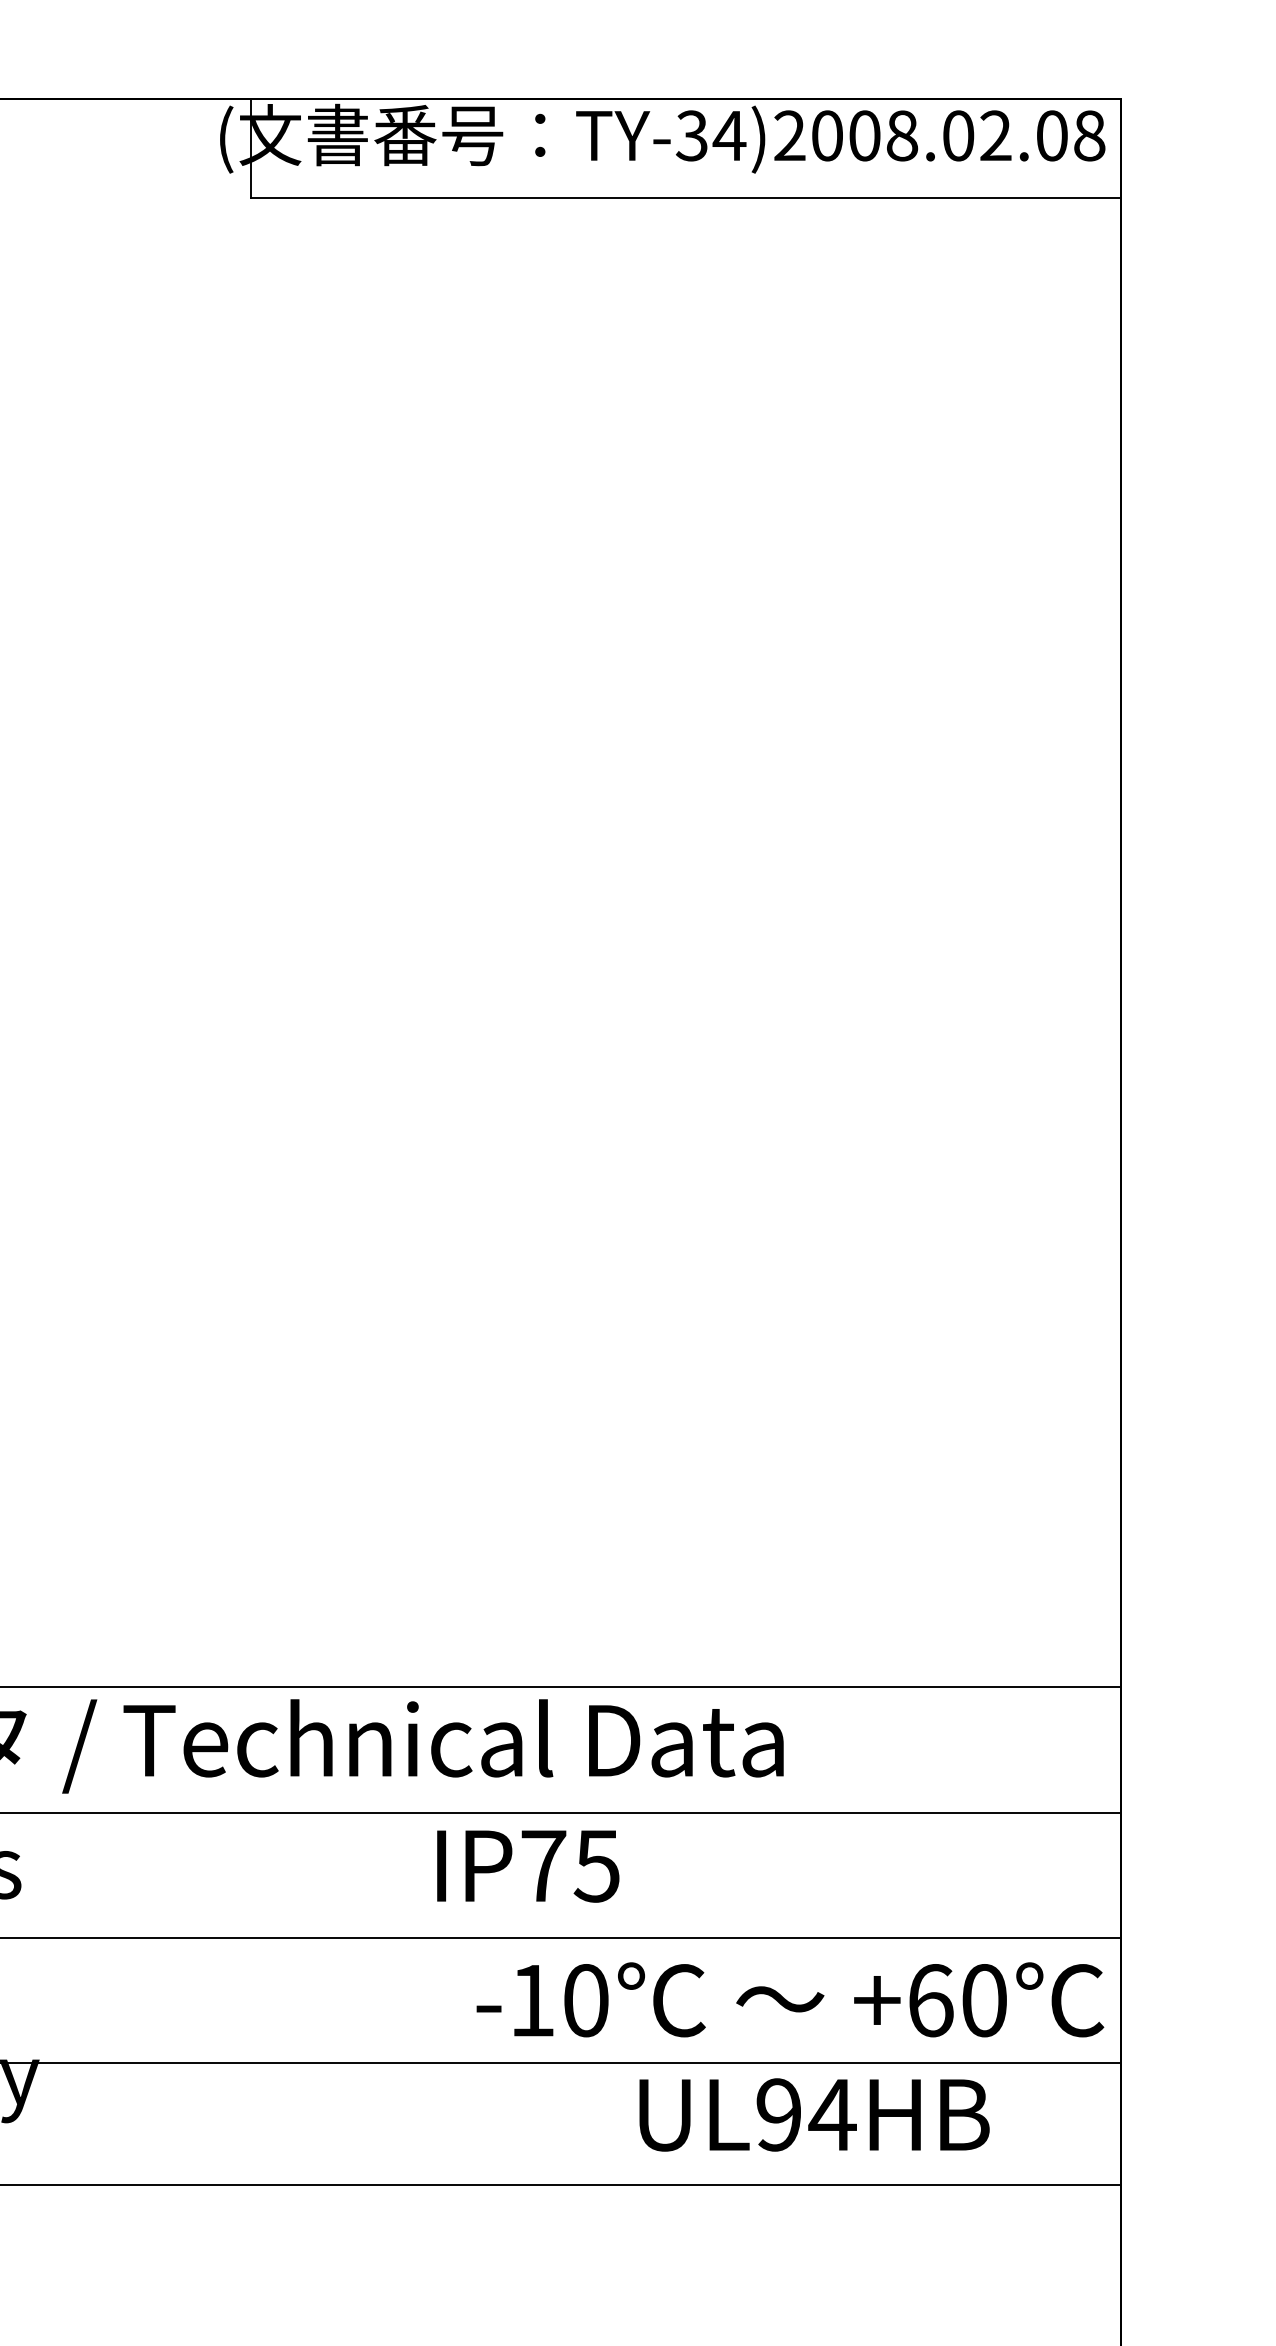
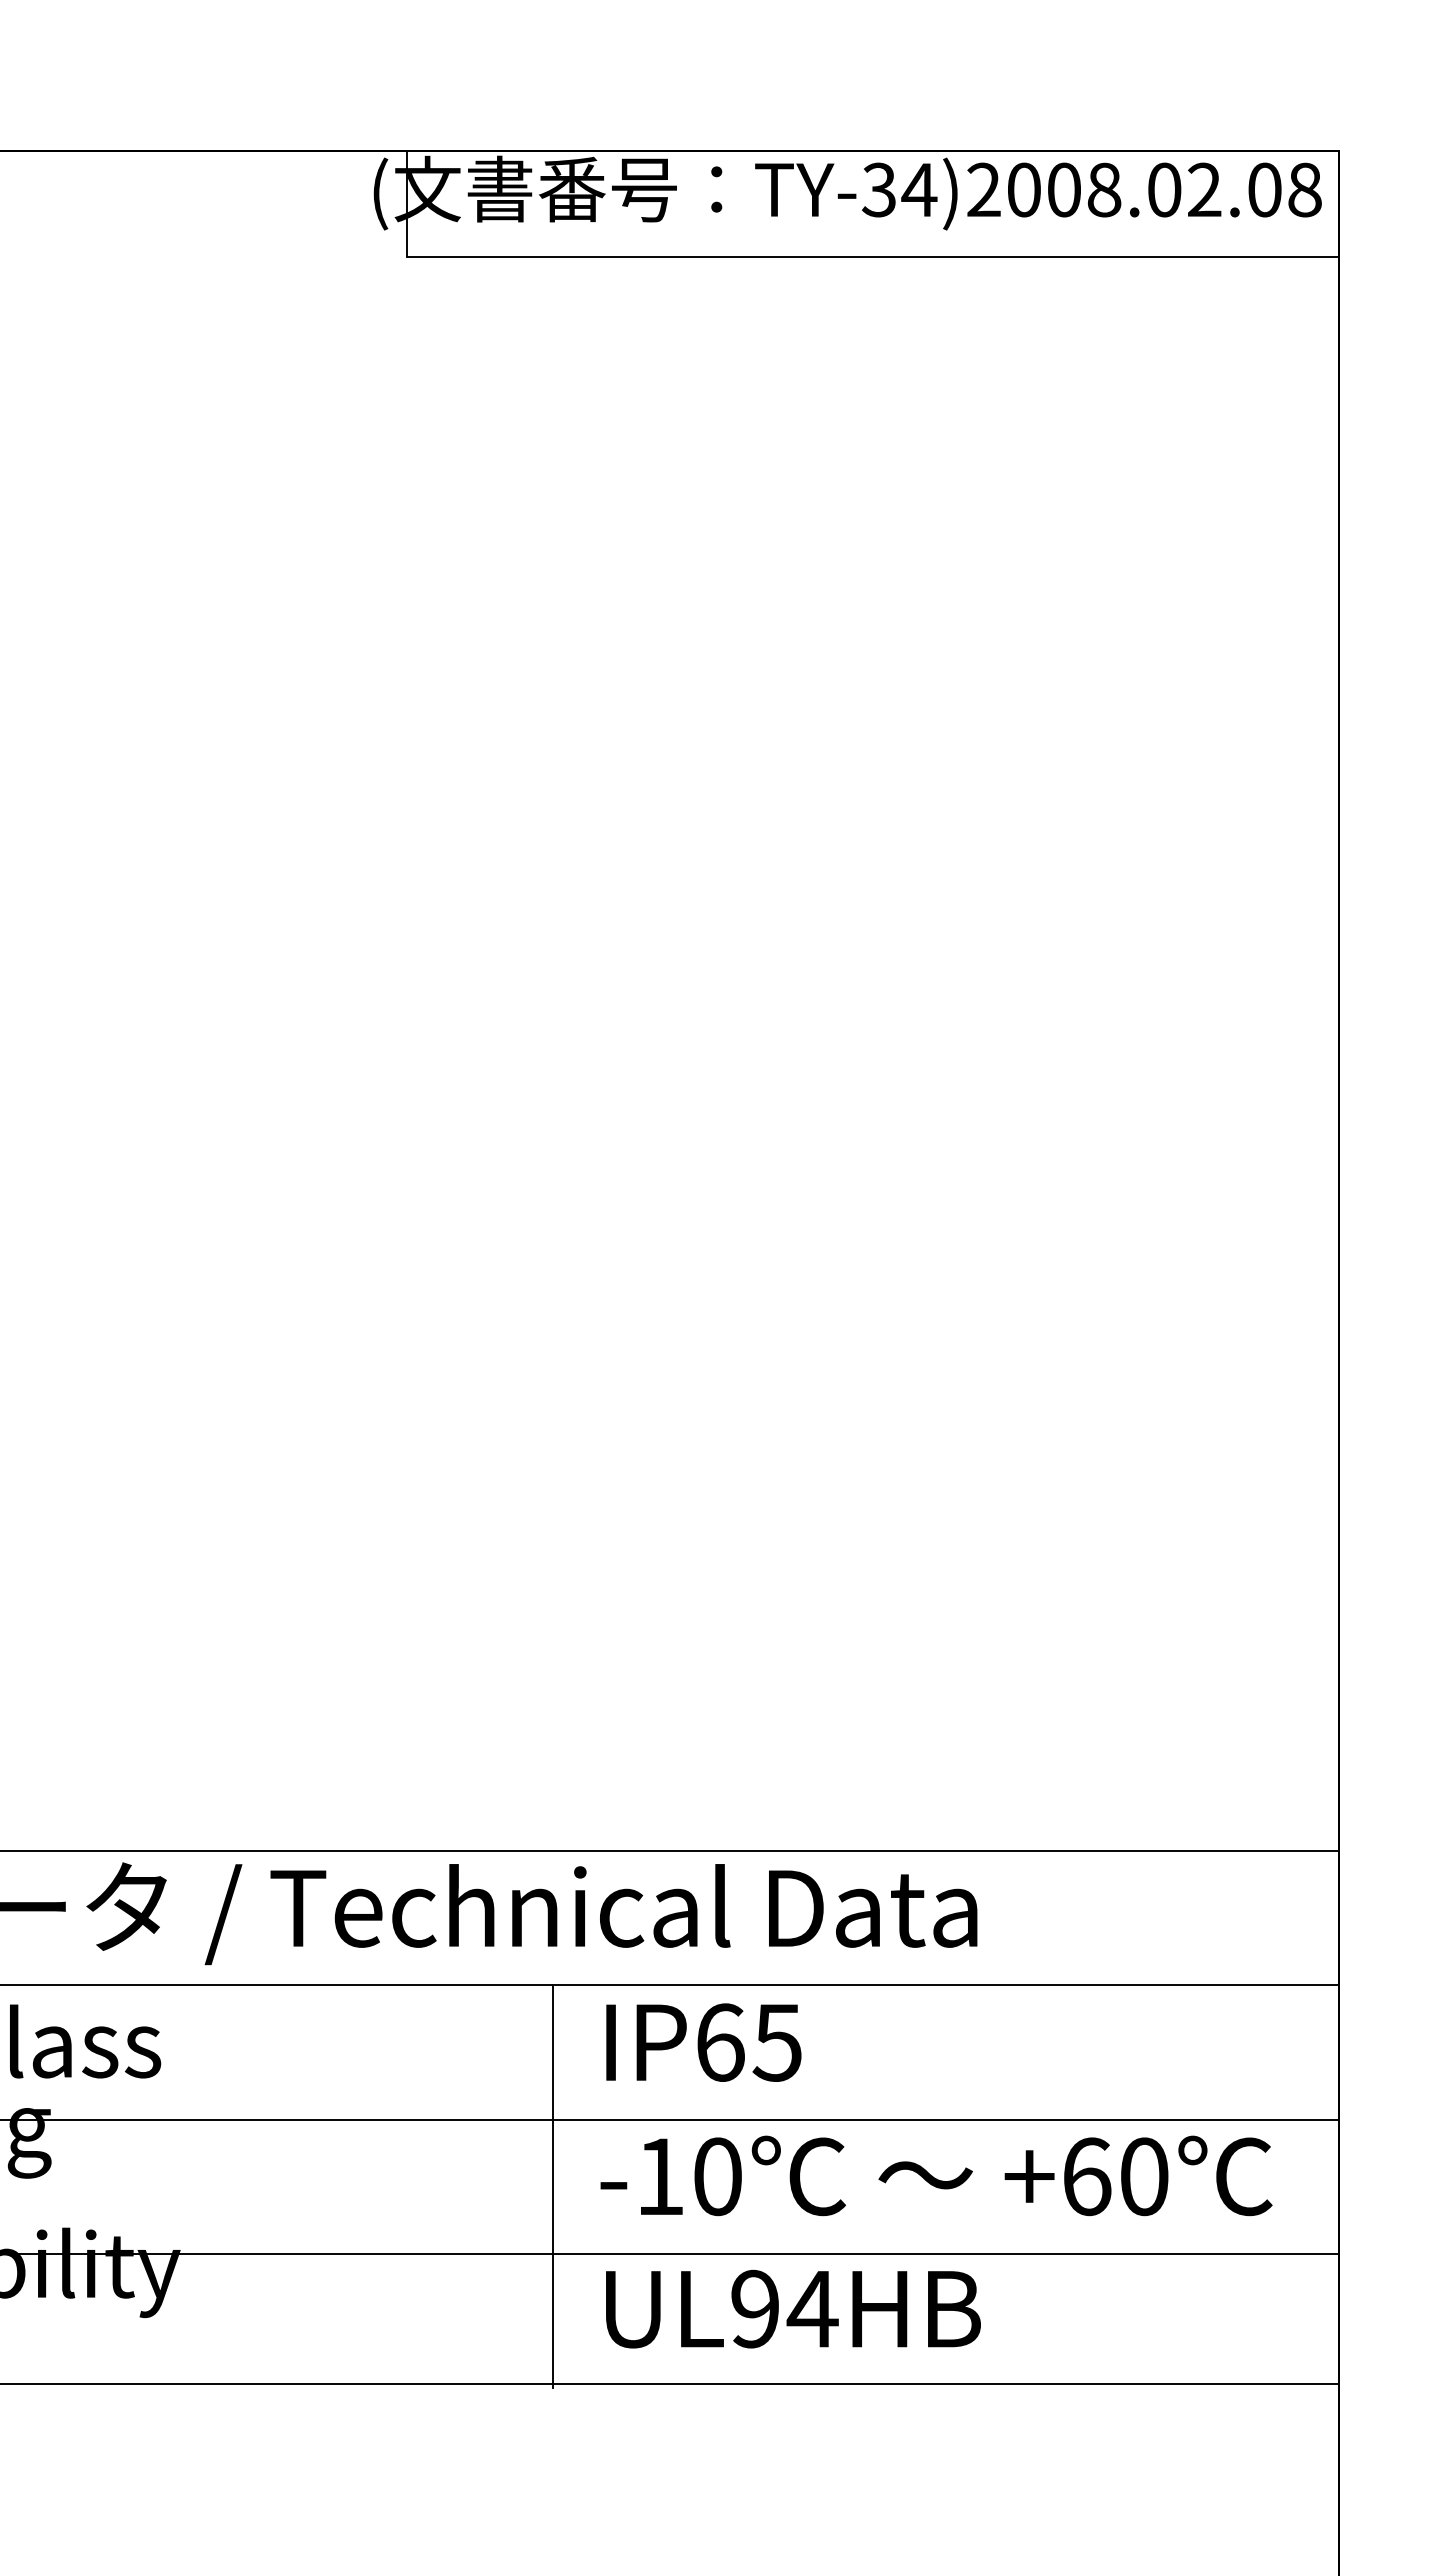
text: (543, 1865) -> (720, 2042), IP75 -> IP65
text: (790, 1999) -> (936, 2175), moved
line: (386, 2000) -> (552, 2186), added
text: (814, 2114) -> (793, 2308), moved

